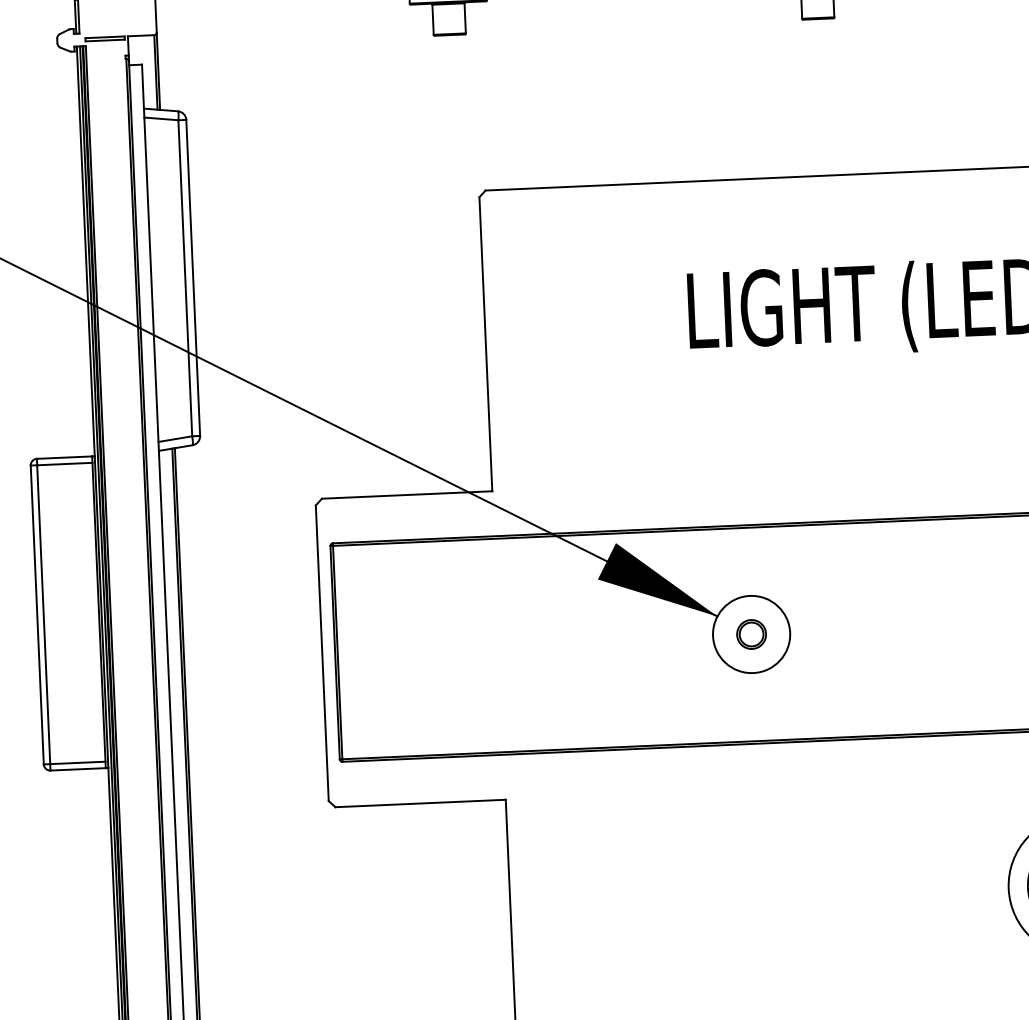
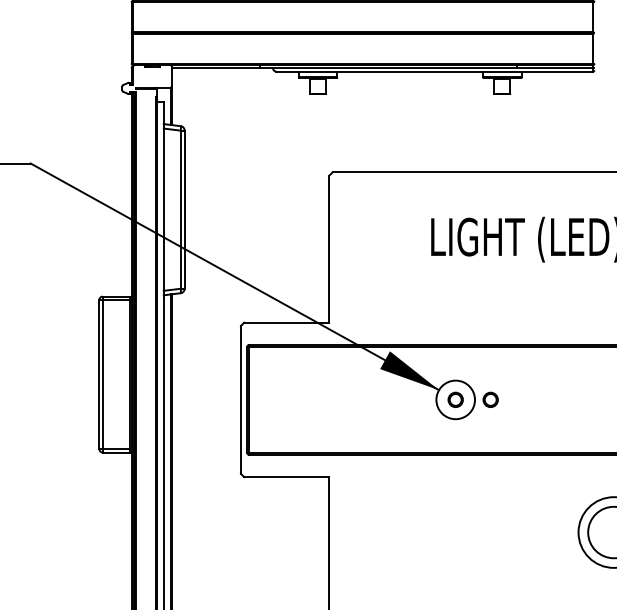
part: (821, 630) -> (490, 399), added

